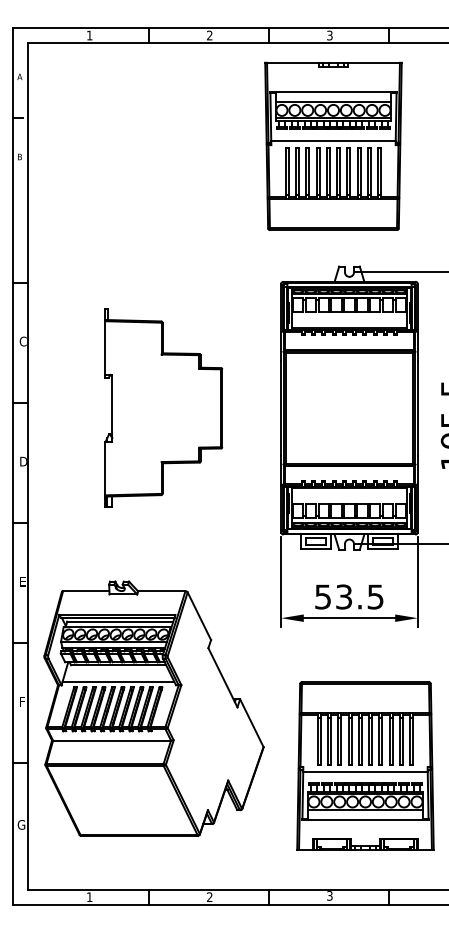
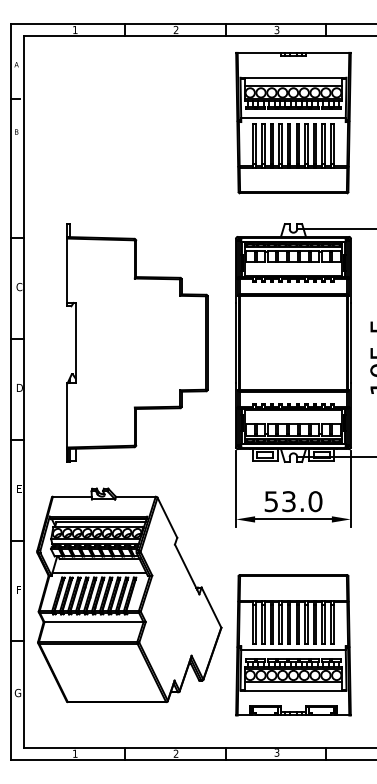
part: (333, 145) -> (293, 122), moved
part: (163, 408) -> (137, 343), size x1.43
text: (375, 596) -> (315, 501), 53.5 -> 53.0
part: (365, 765) -> (293, 644), moved

